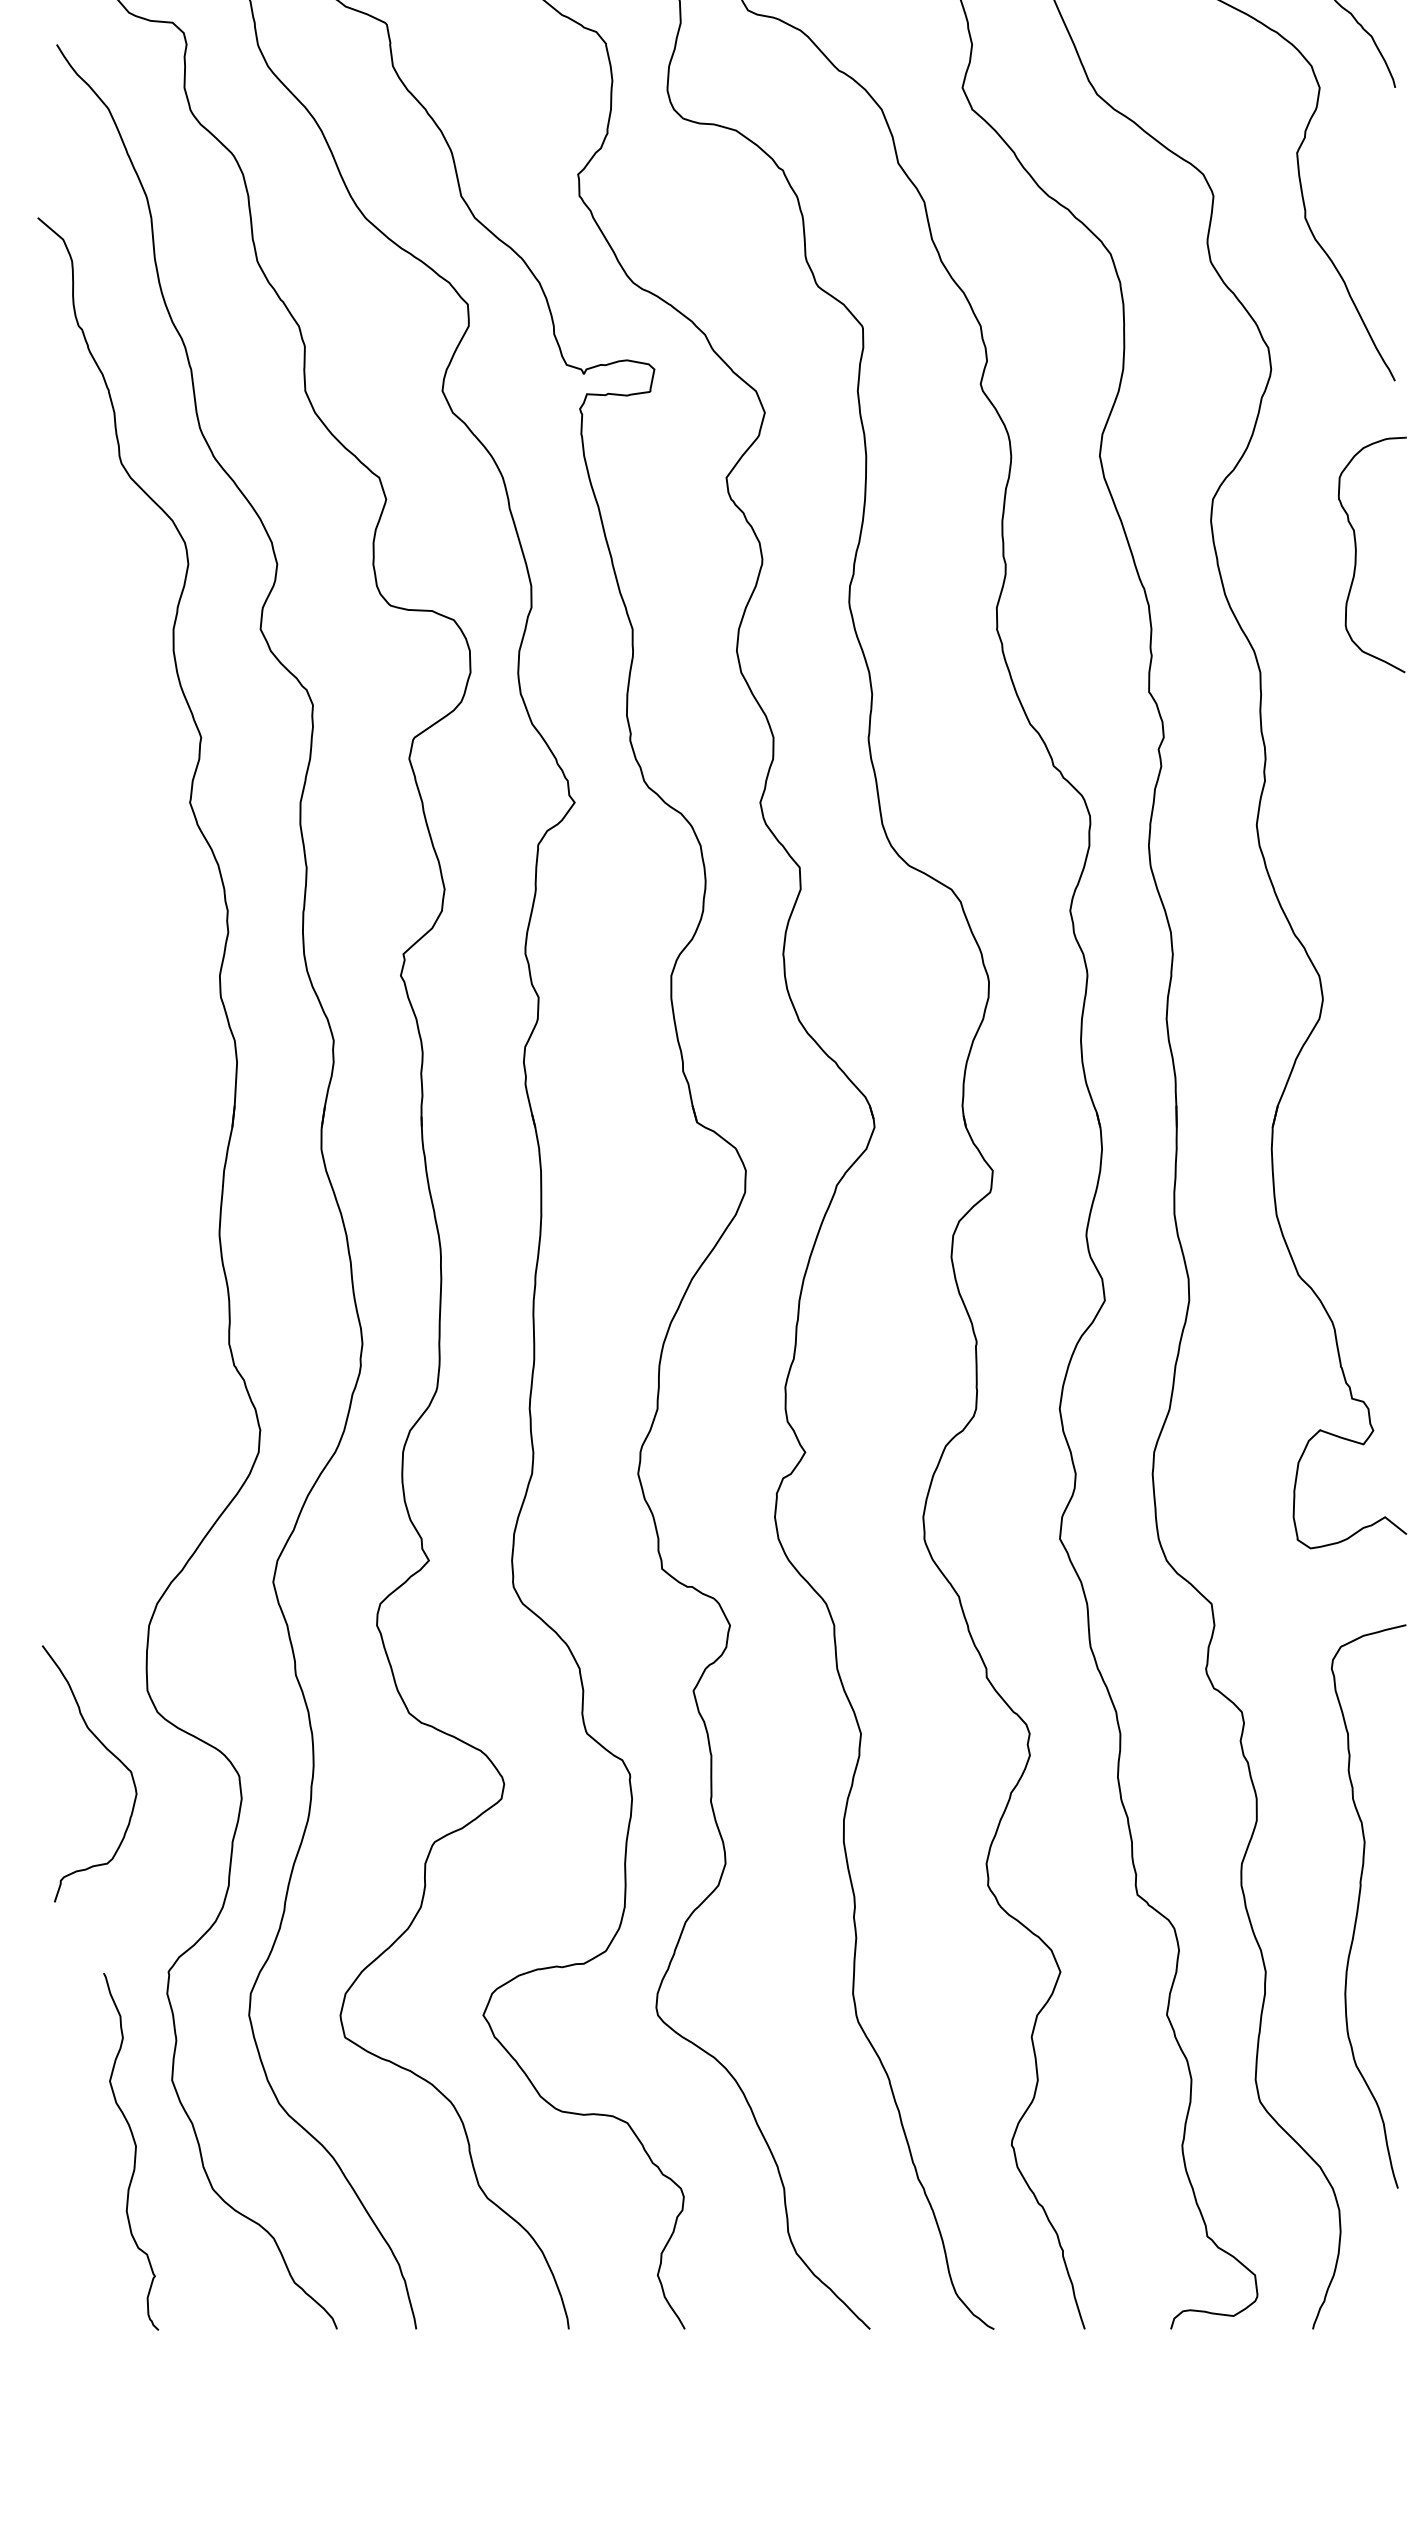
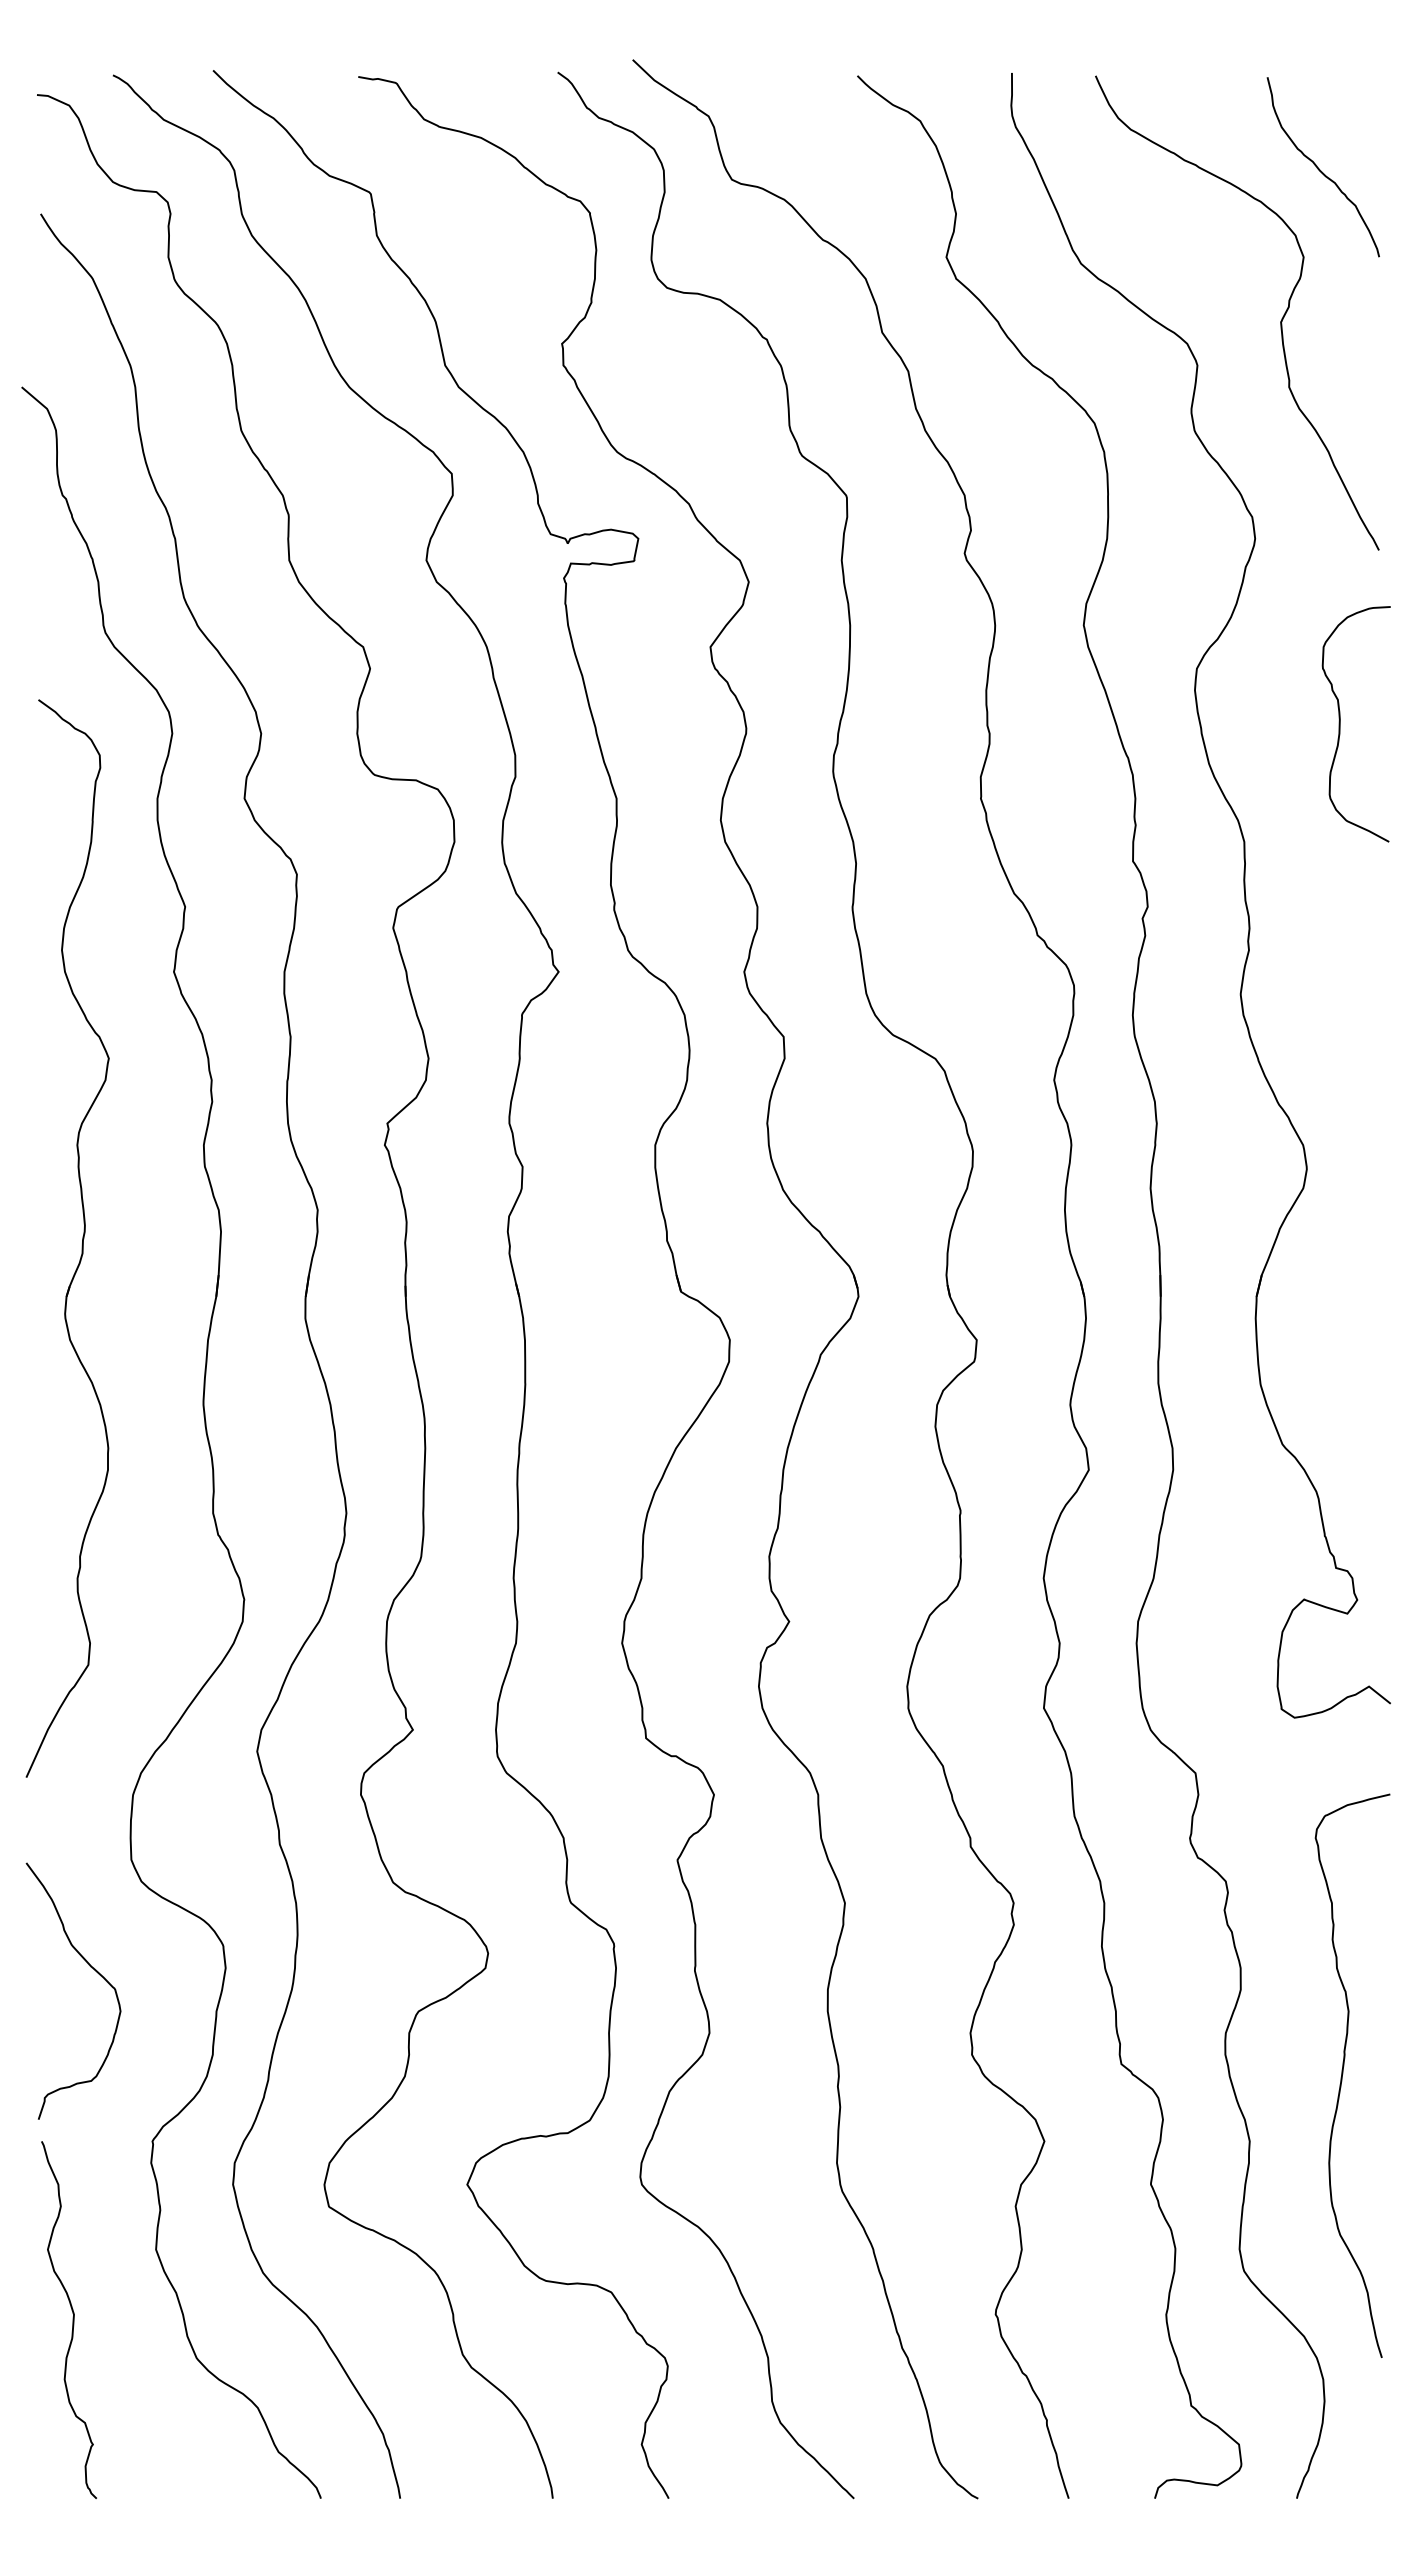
part: (98, 1069) -> (82, 1238), added
curve: (106, 1750) -> (90, 1967), moved
curve: (134, 2151) -> (72, 2319), moved

